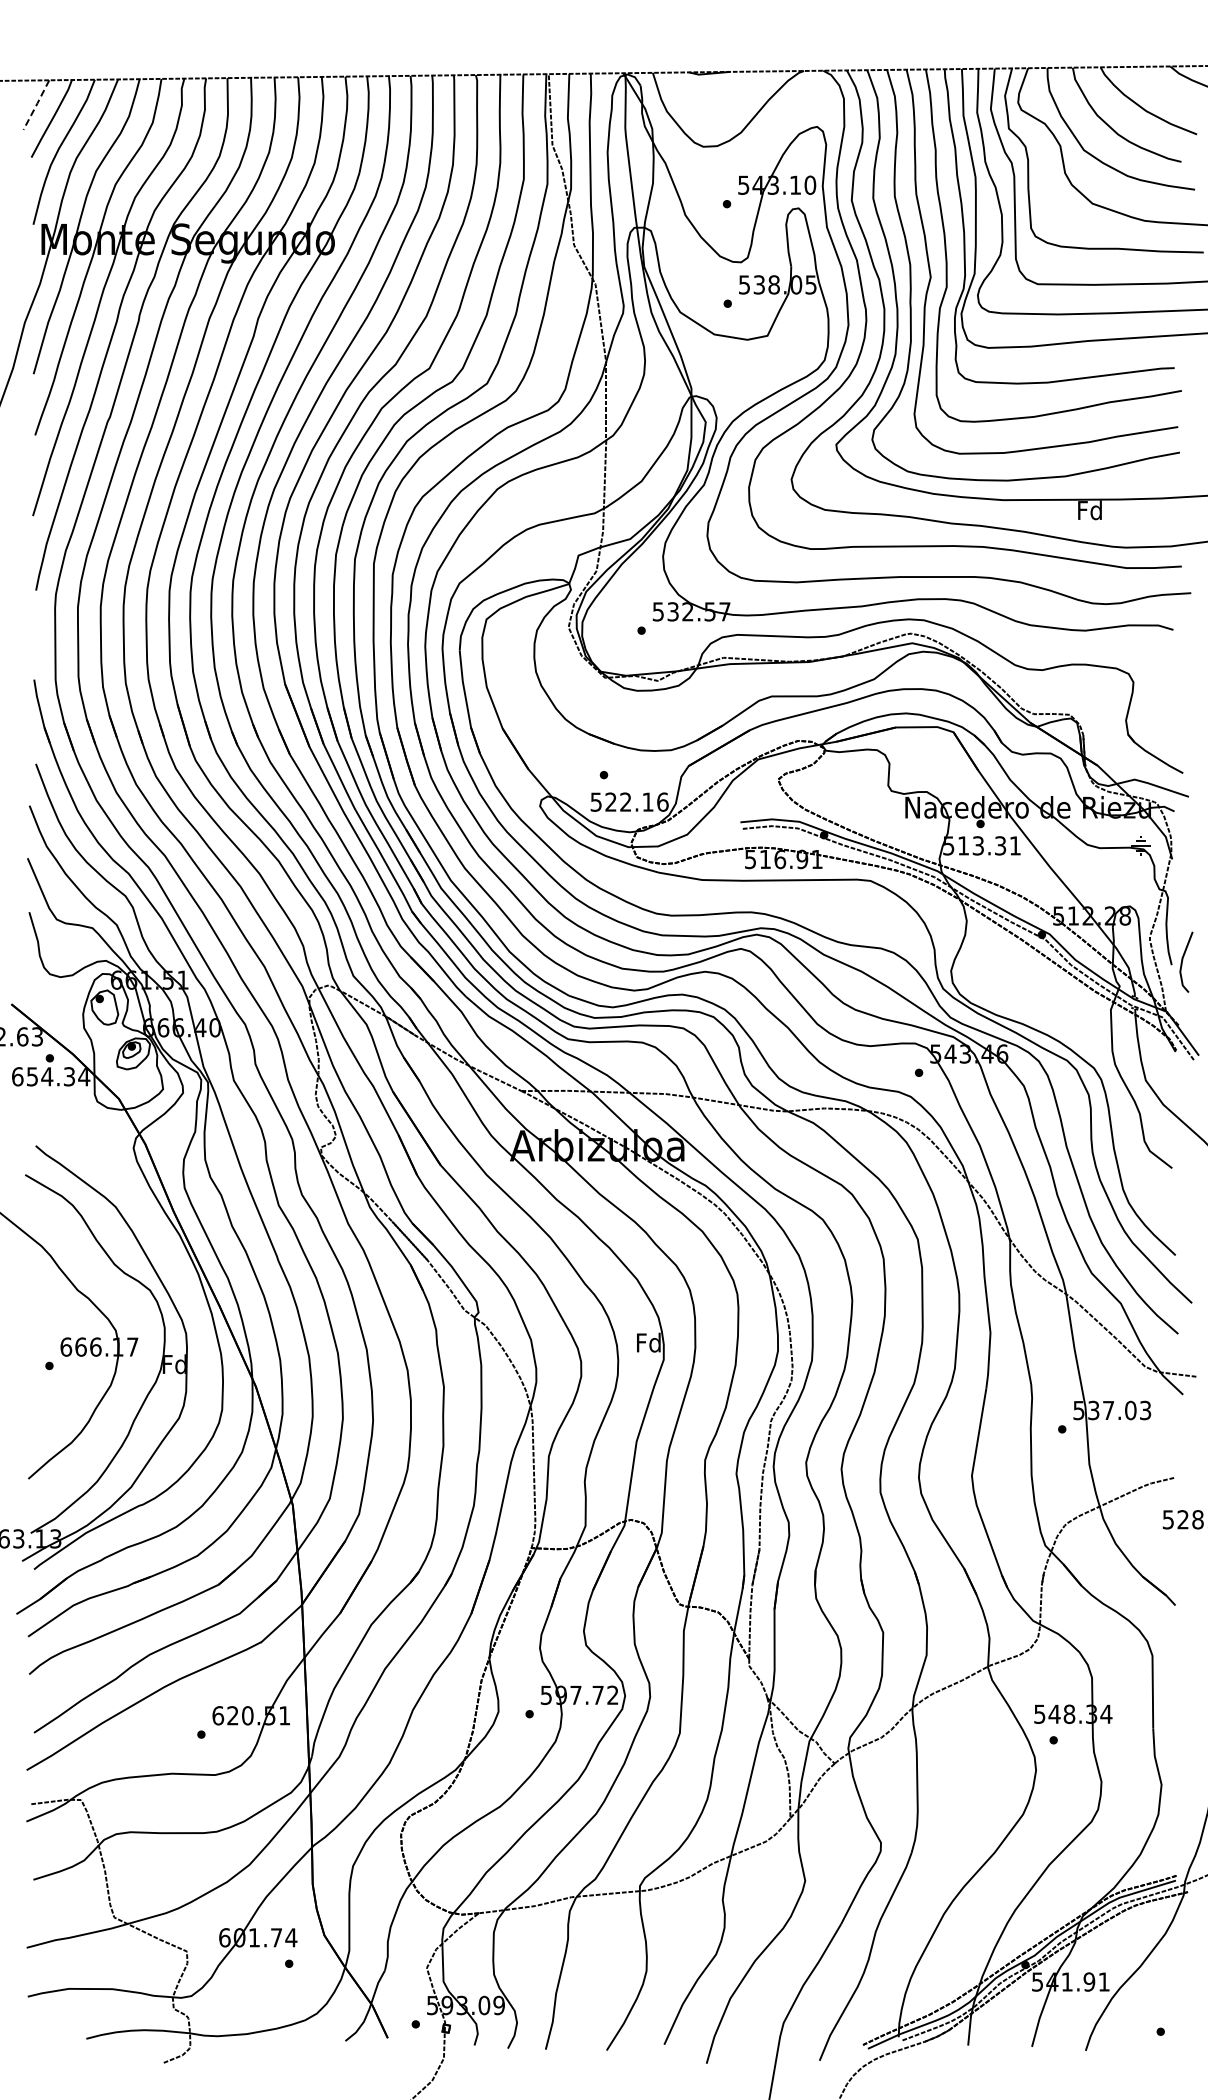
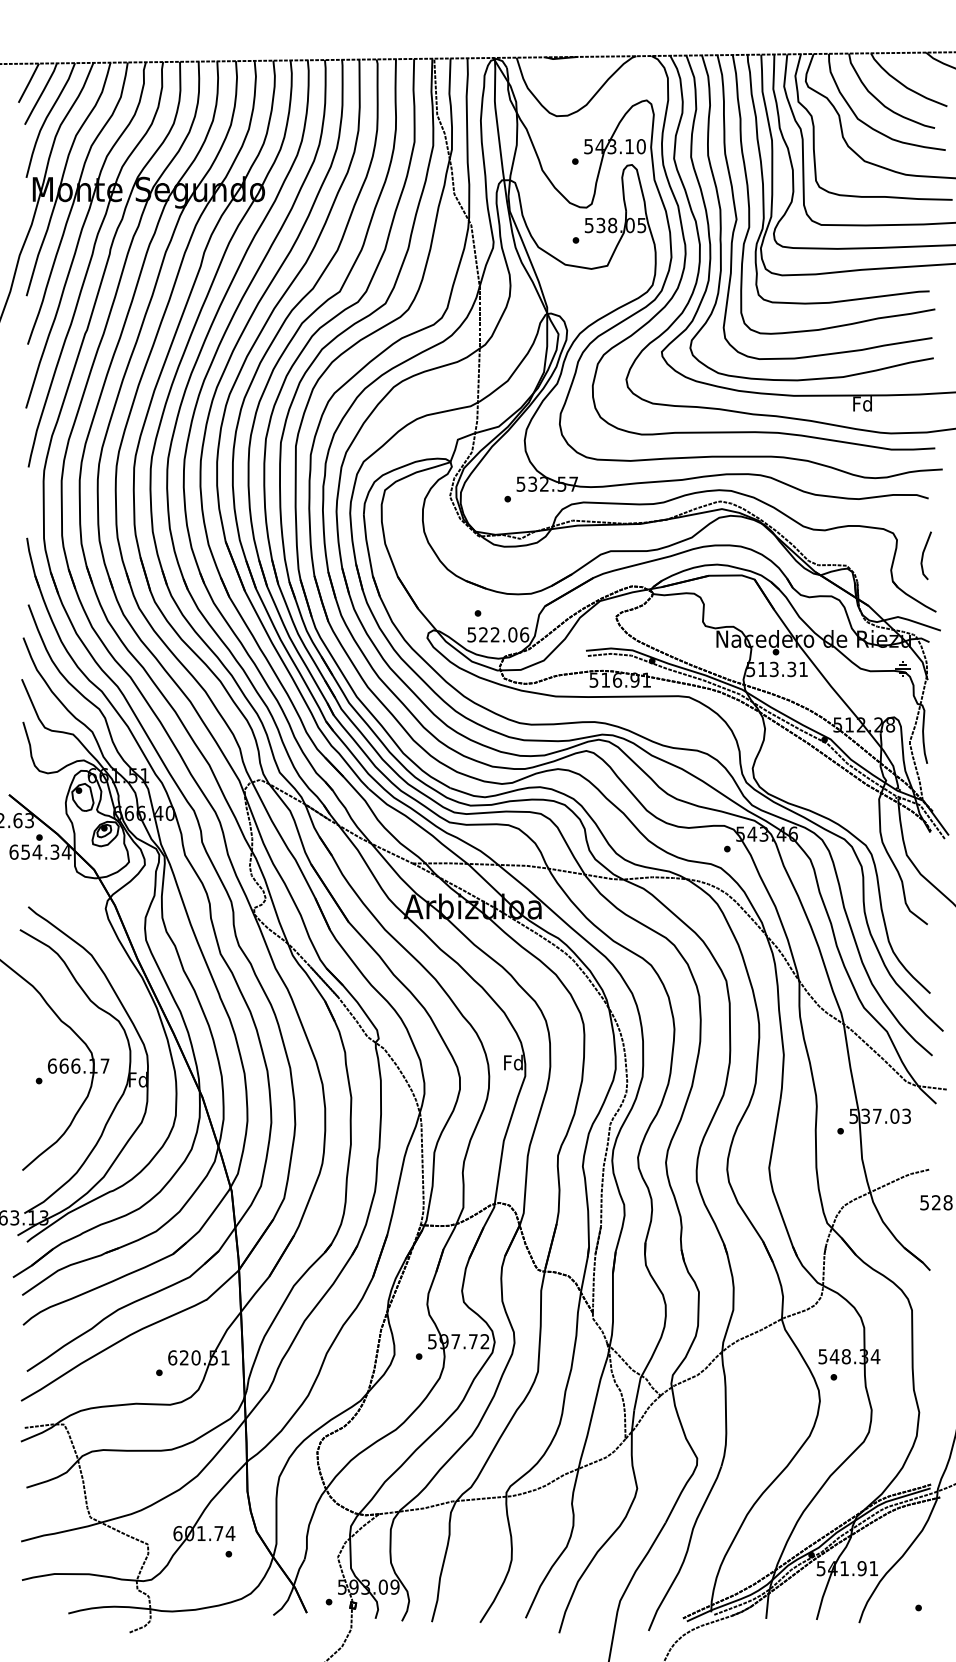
line: (36, 105) -> (28, 83), dashed -> solid
text: (647, 801) -> (512, 634), 522.16 -> 522.06
line: (1183, 960) -> (923, 554), moved

